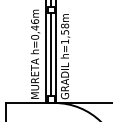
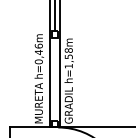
line: (50, 54) -> (54, 78), removed

